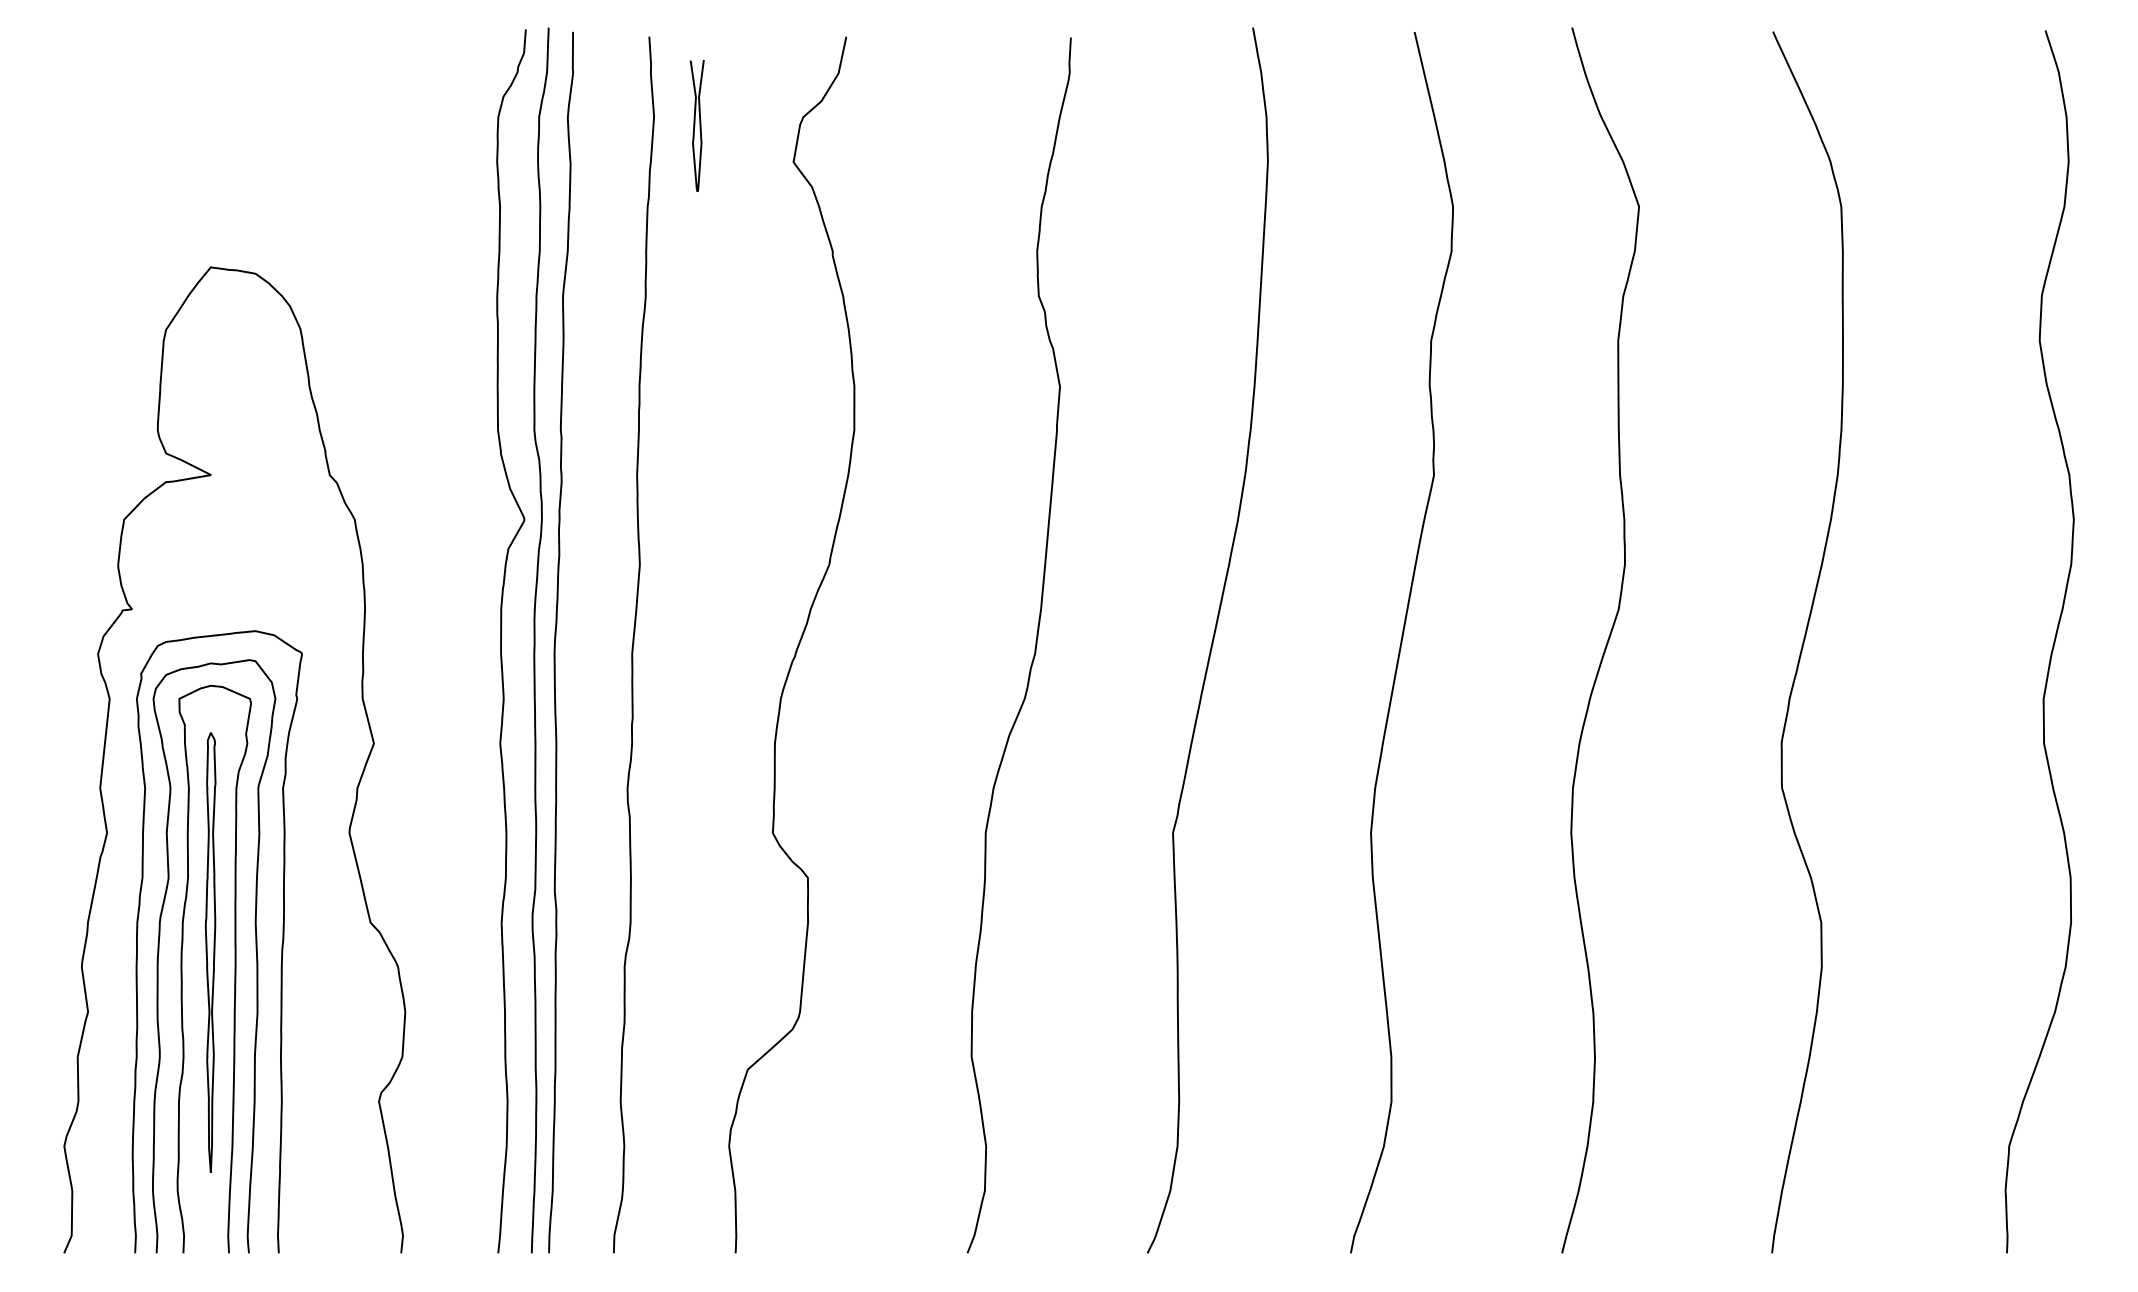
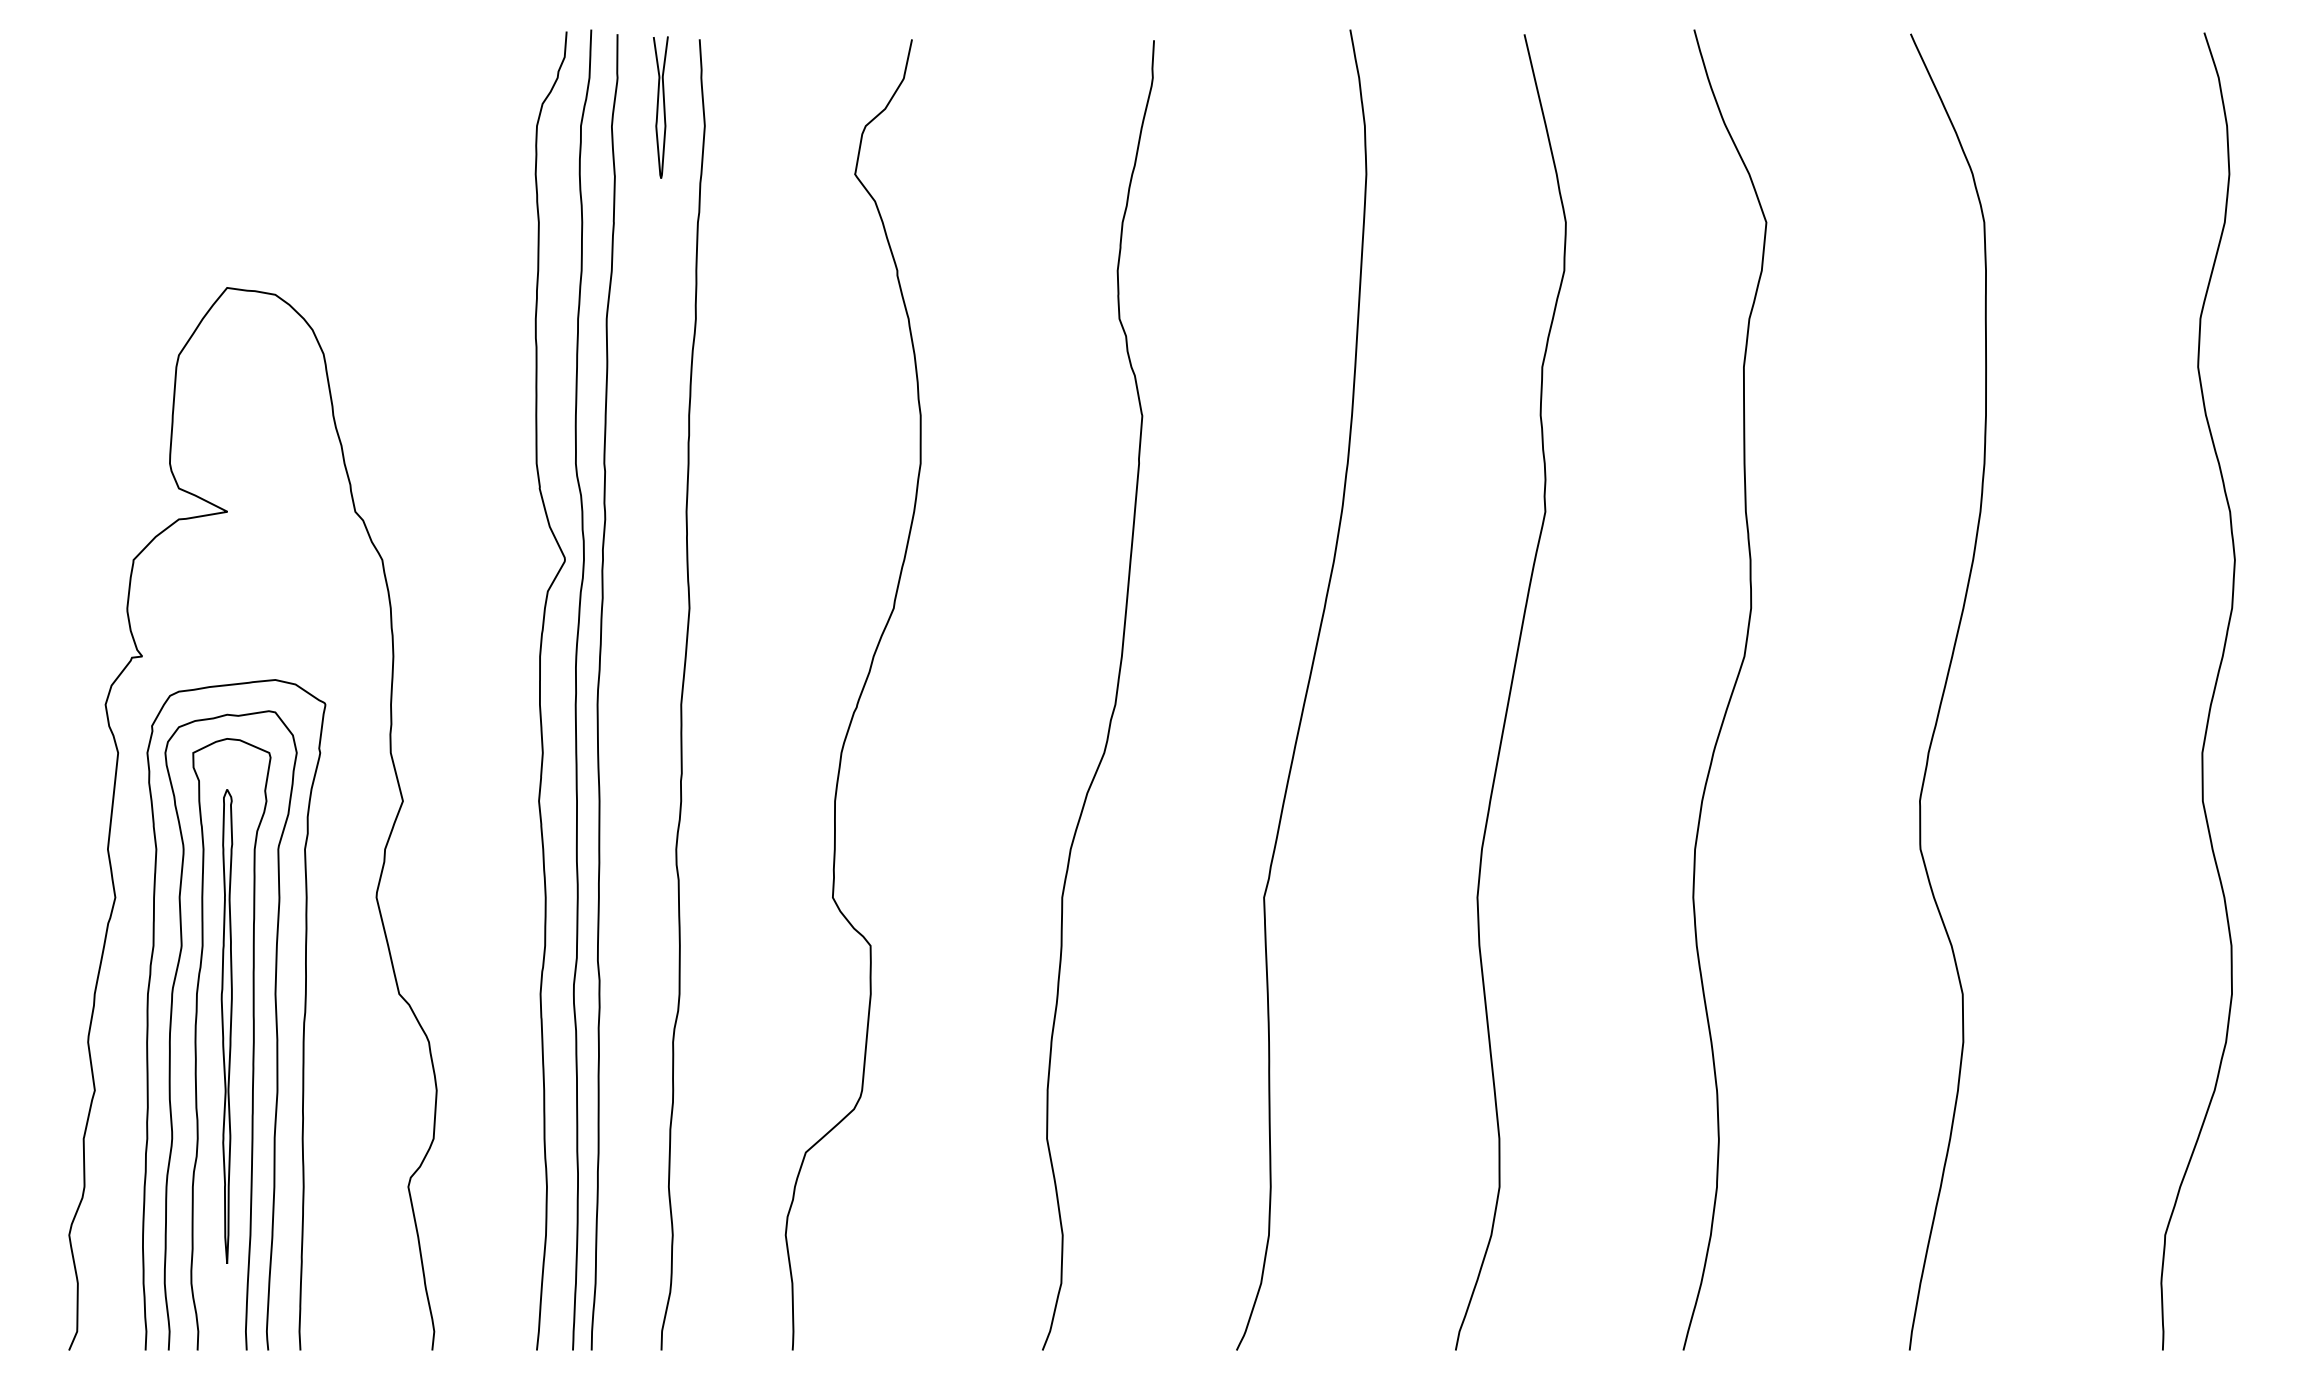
curve: (695, 125) -> (658, 107), moved

